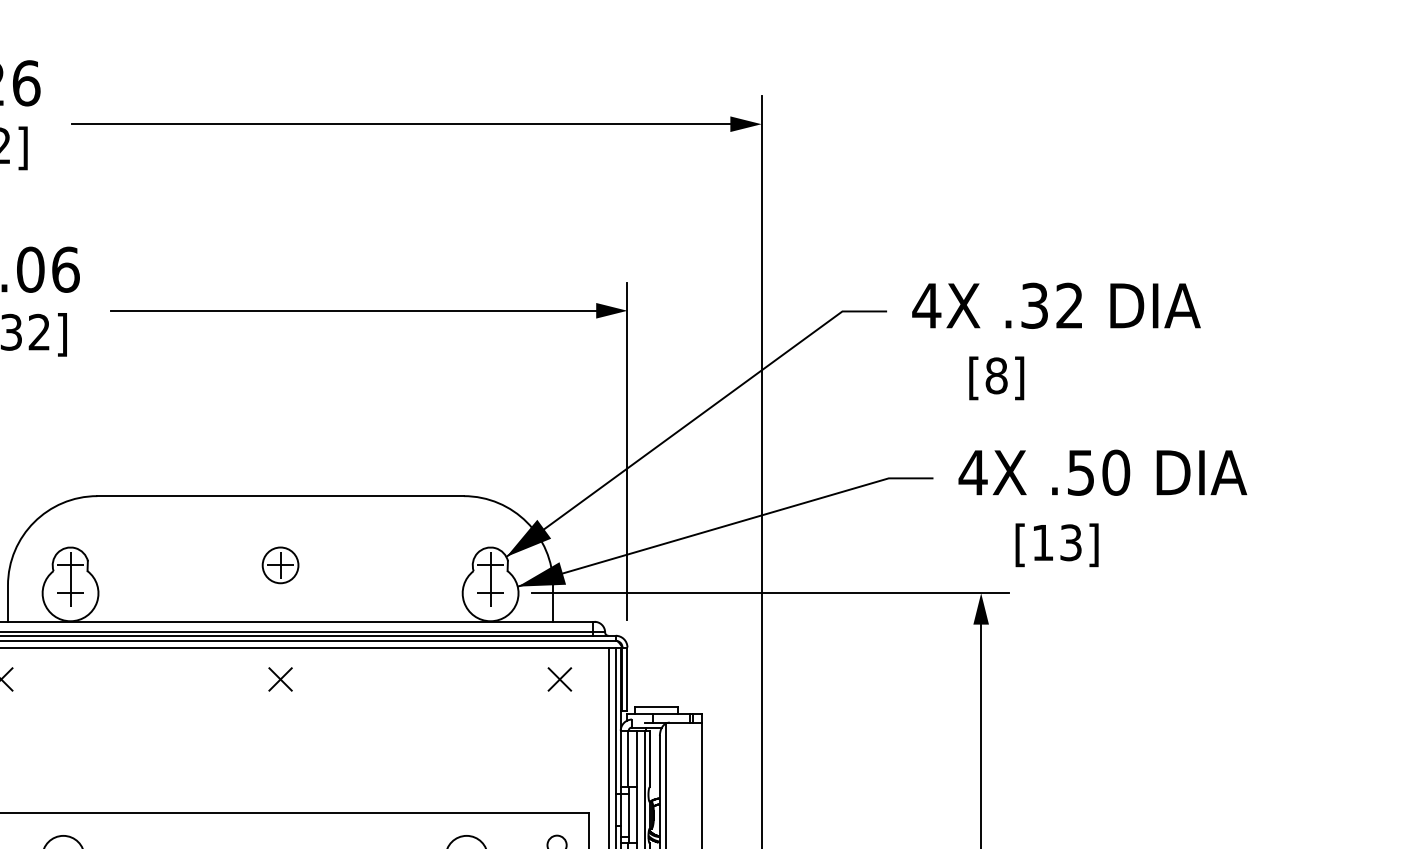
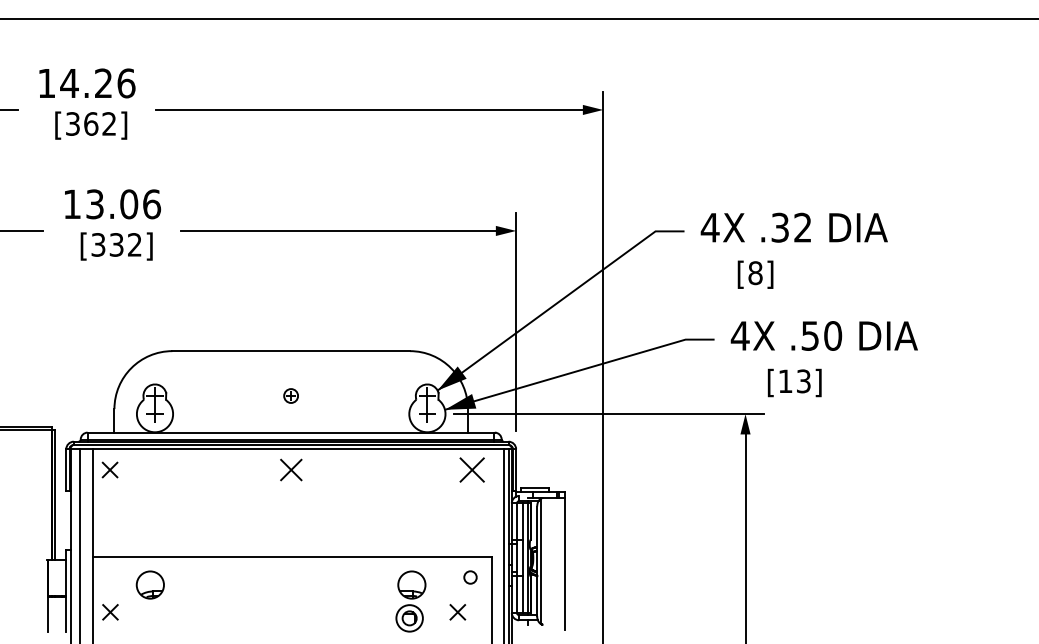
part: (279, 564) -> (290, 395), size x0.6
part: (279, 678) -> (290, 469), size x1.4
part: (560, 678) -> (472, 469), size x1.6

